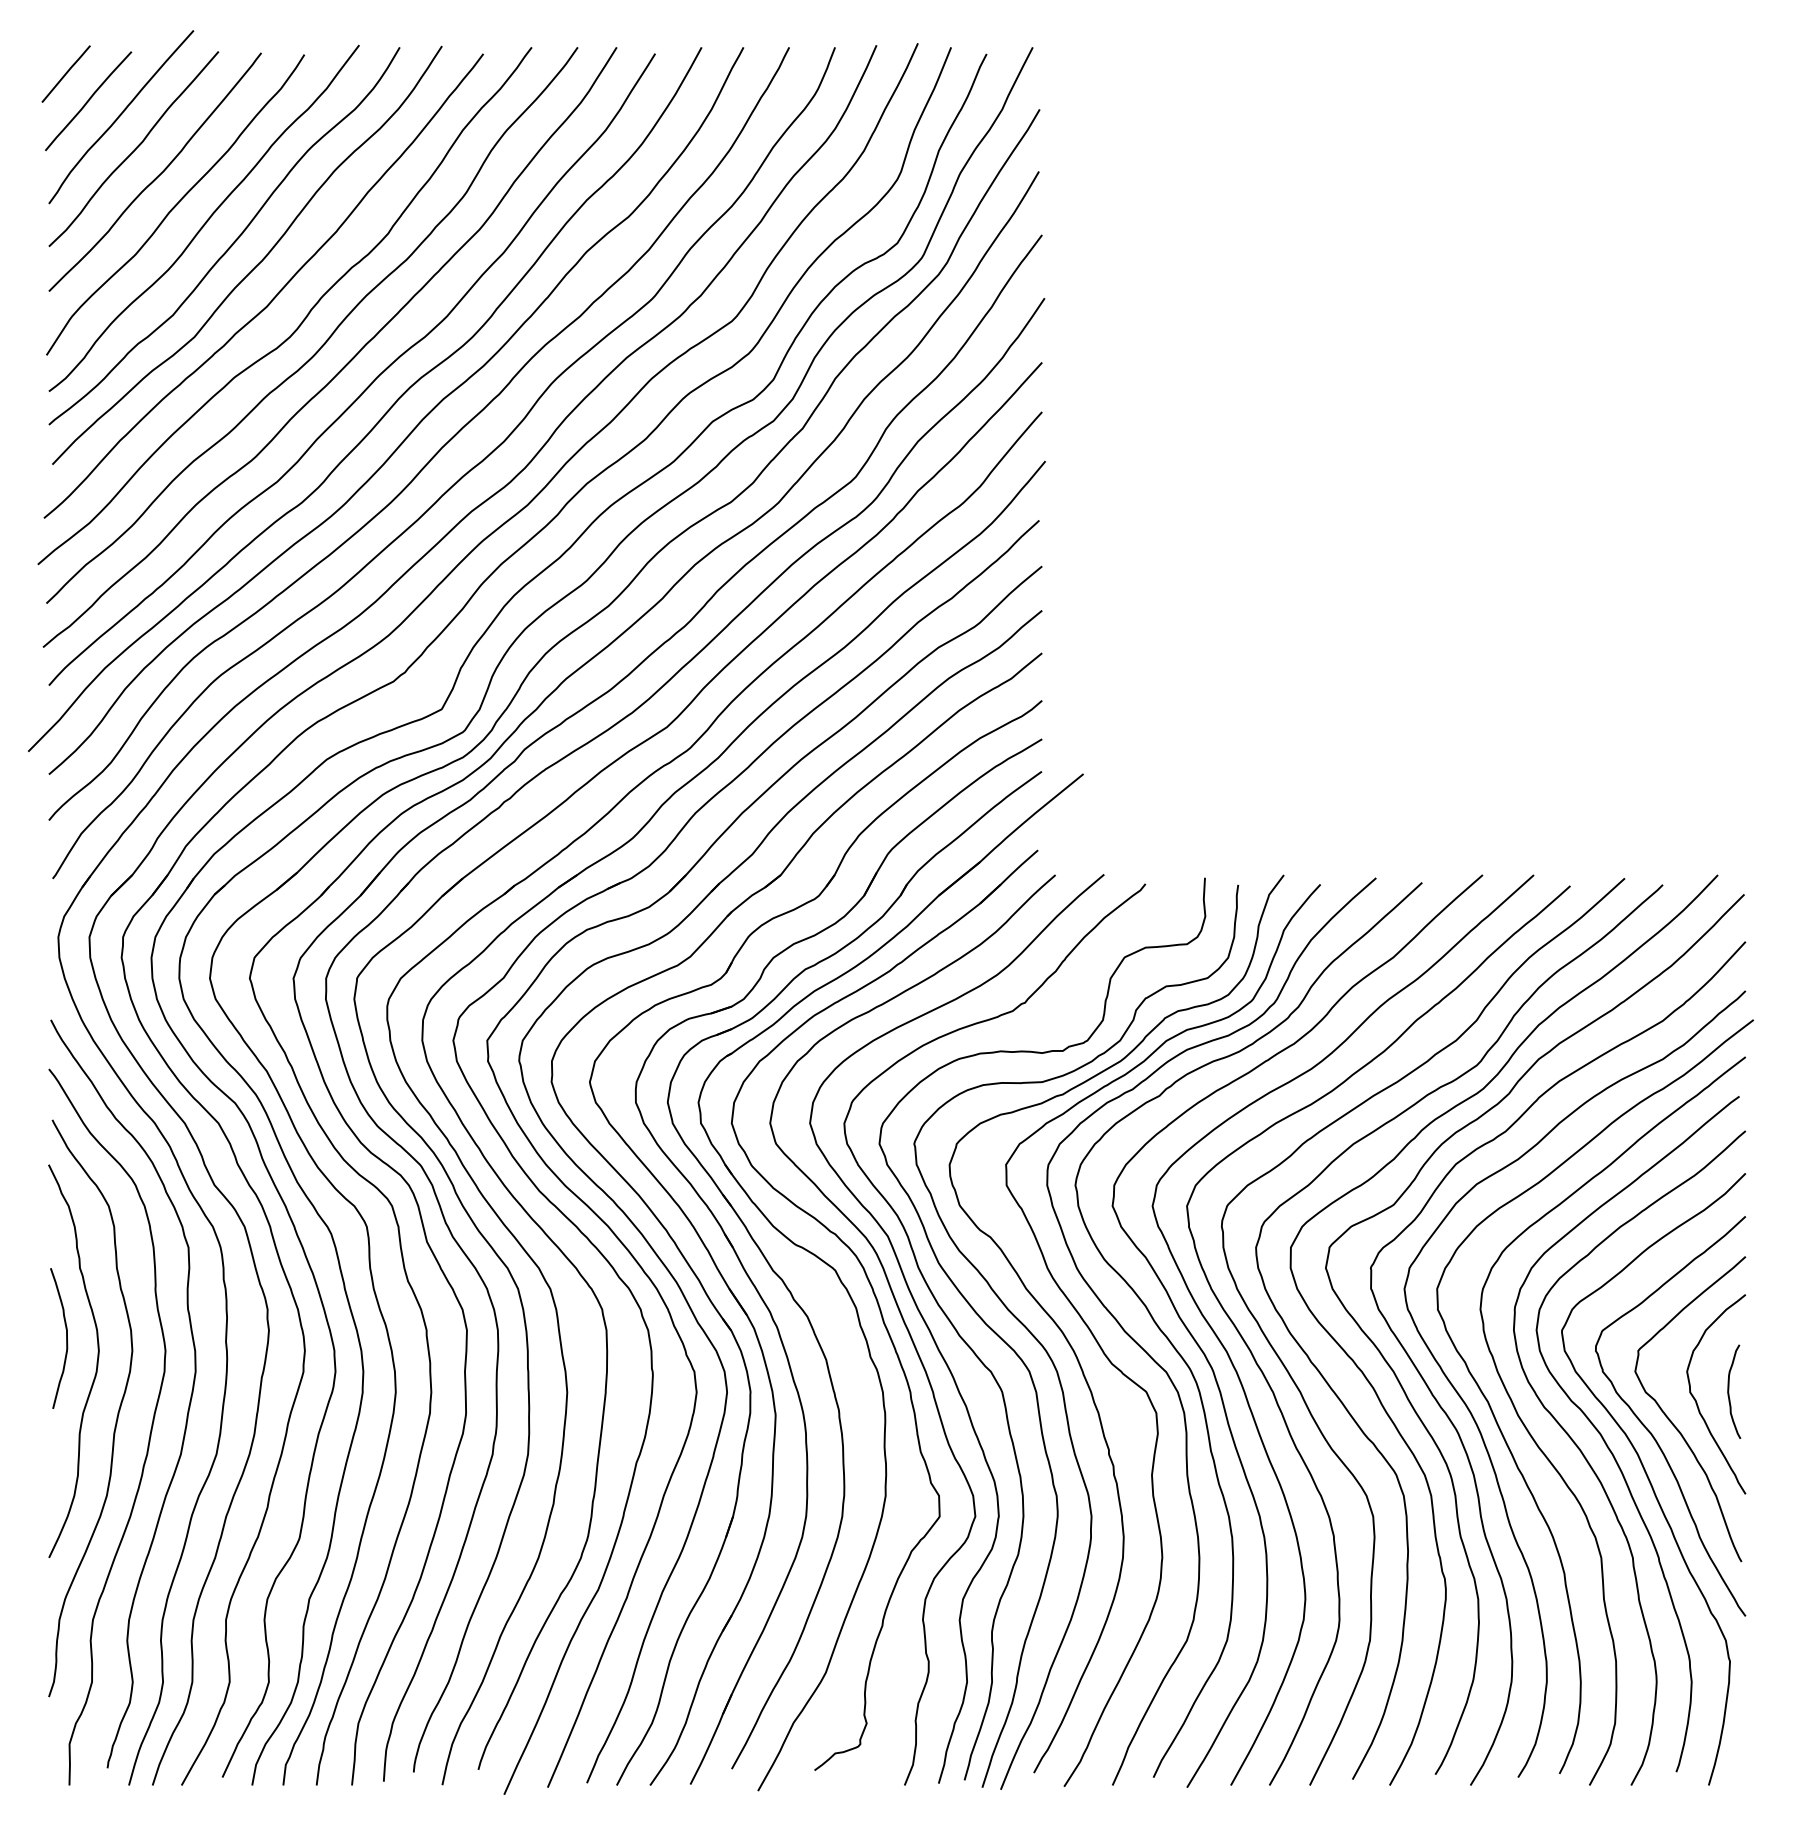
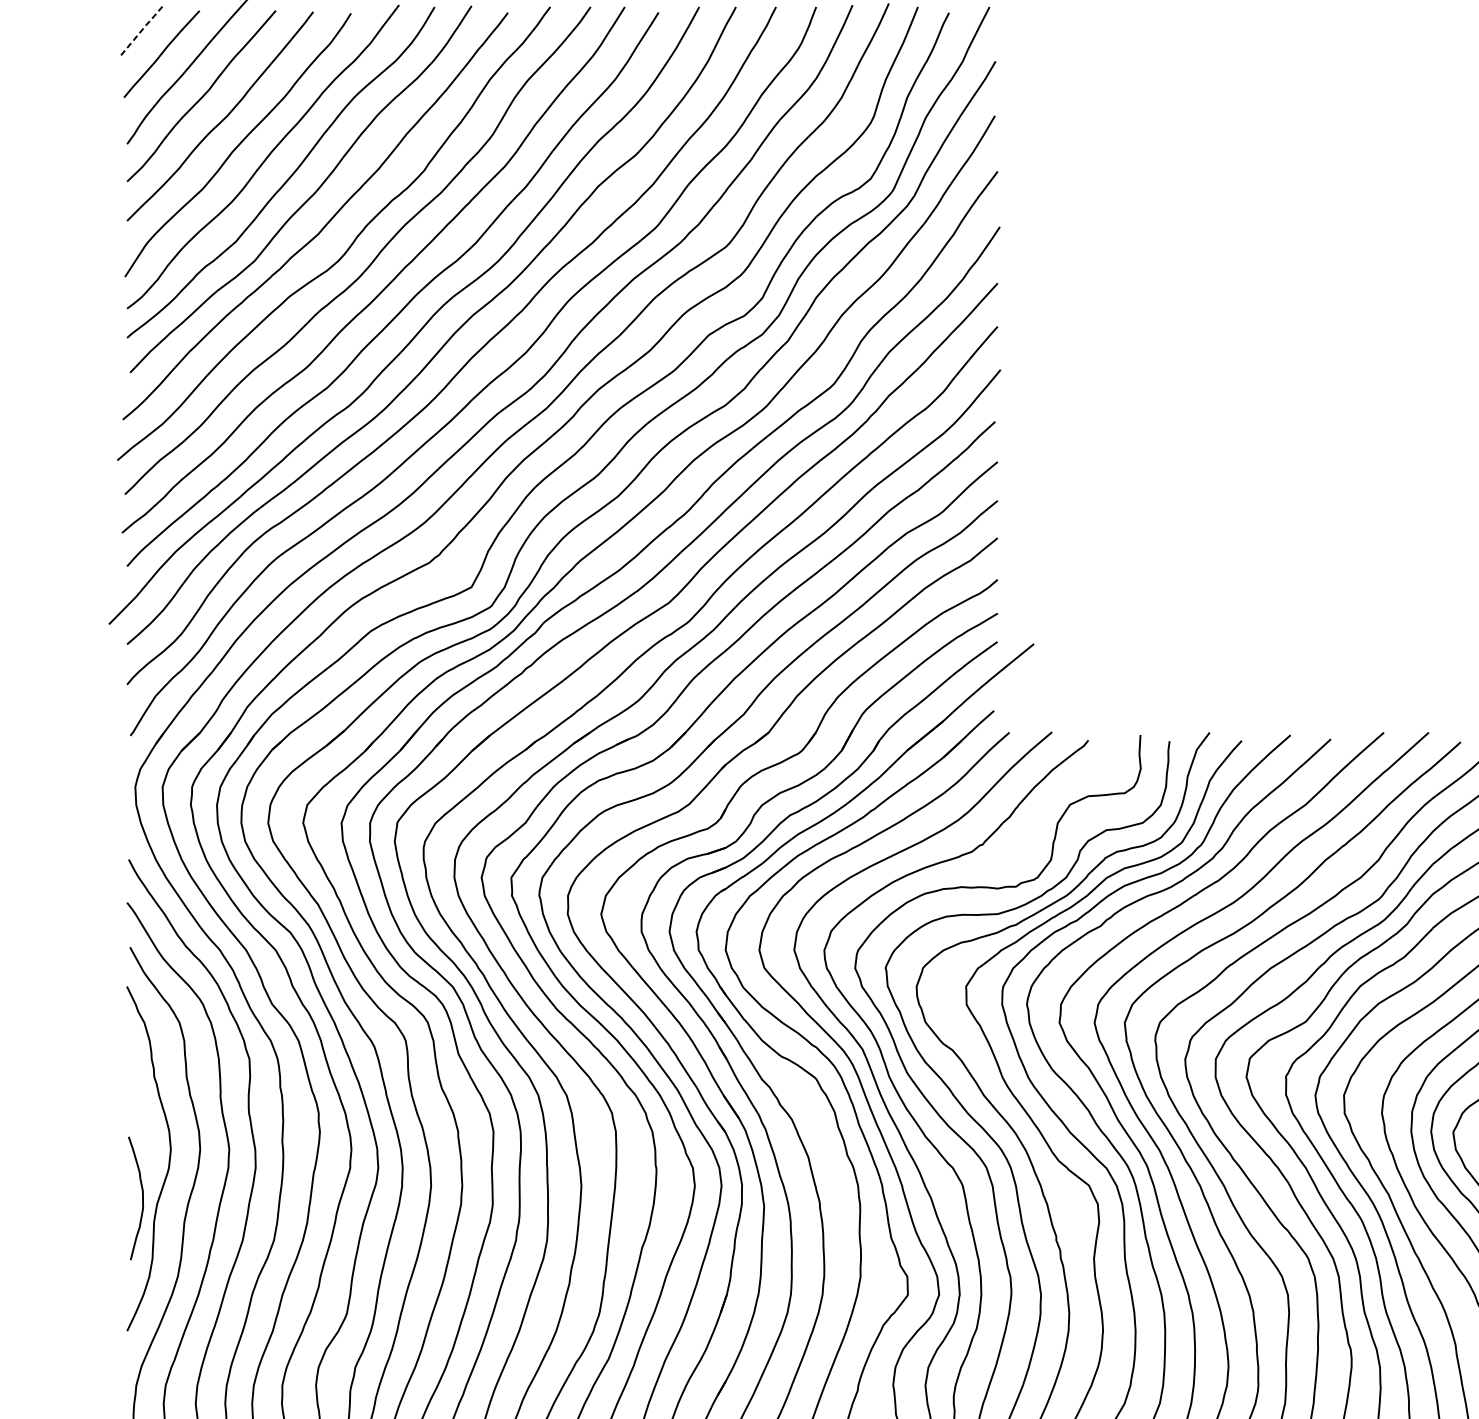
line: (66, 72) -> (142, 29), solid -> dashed
curve: (66, 1338) -> (142, 1198), moved

